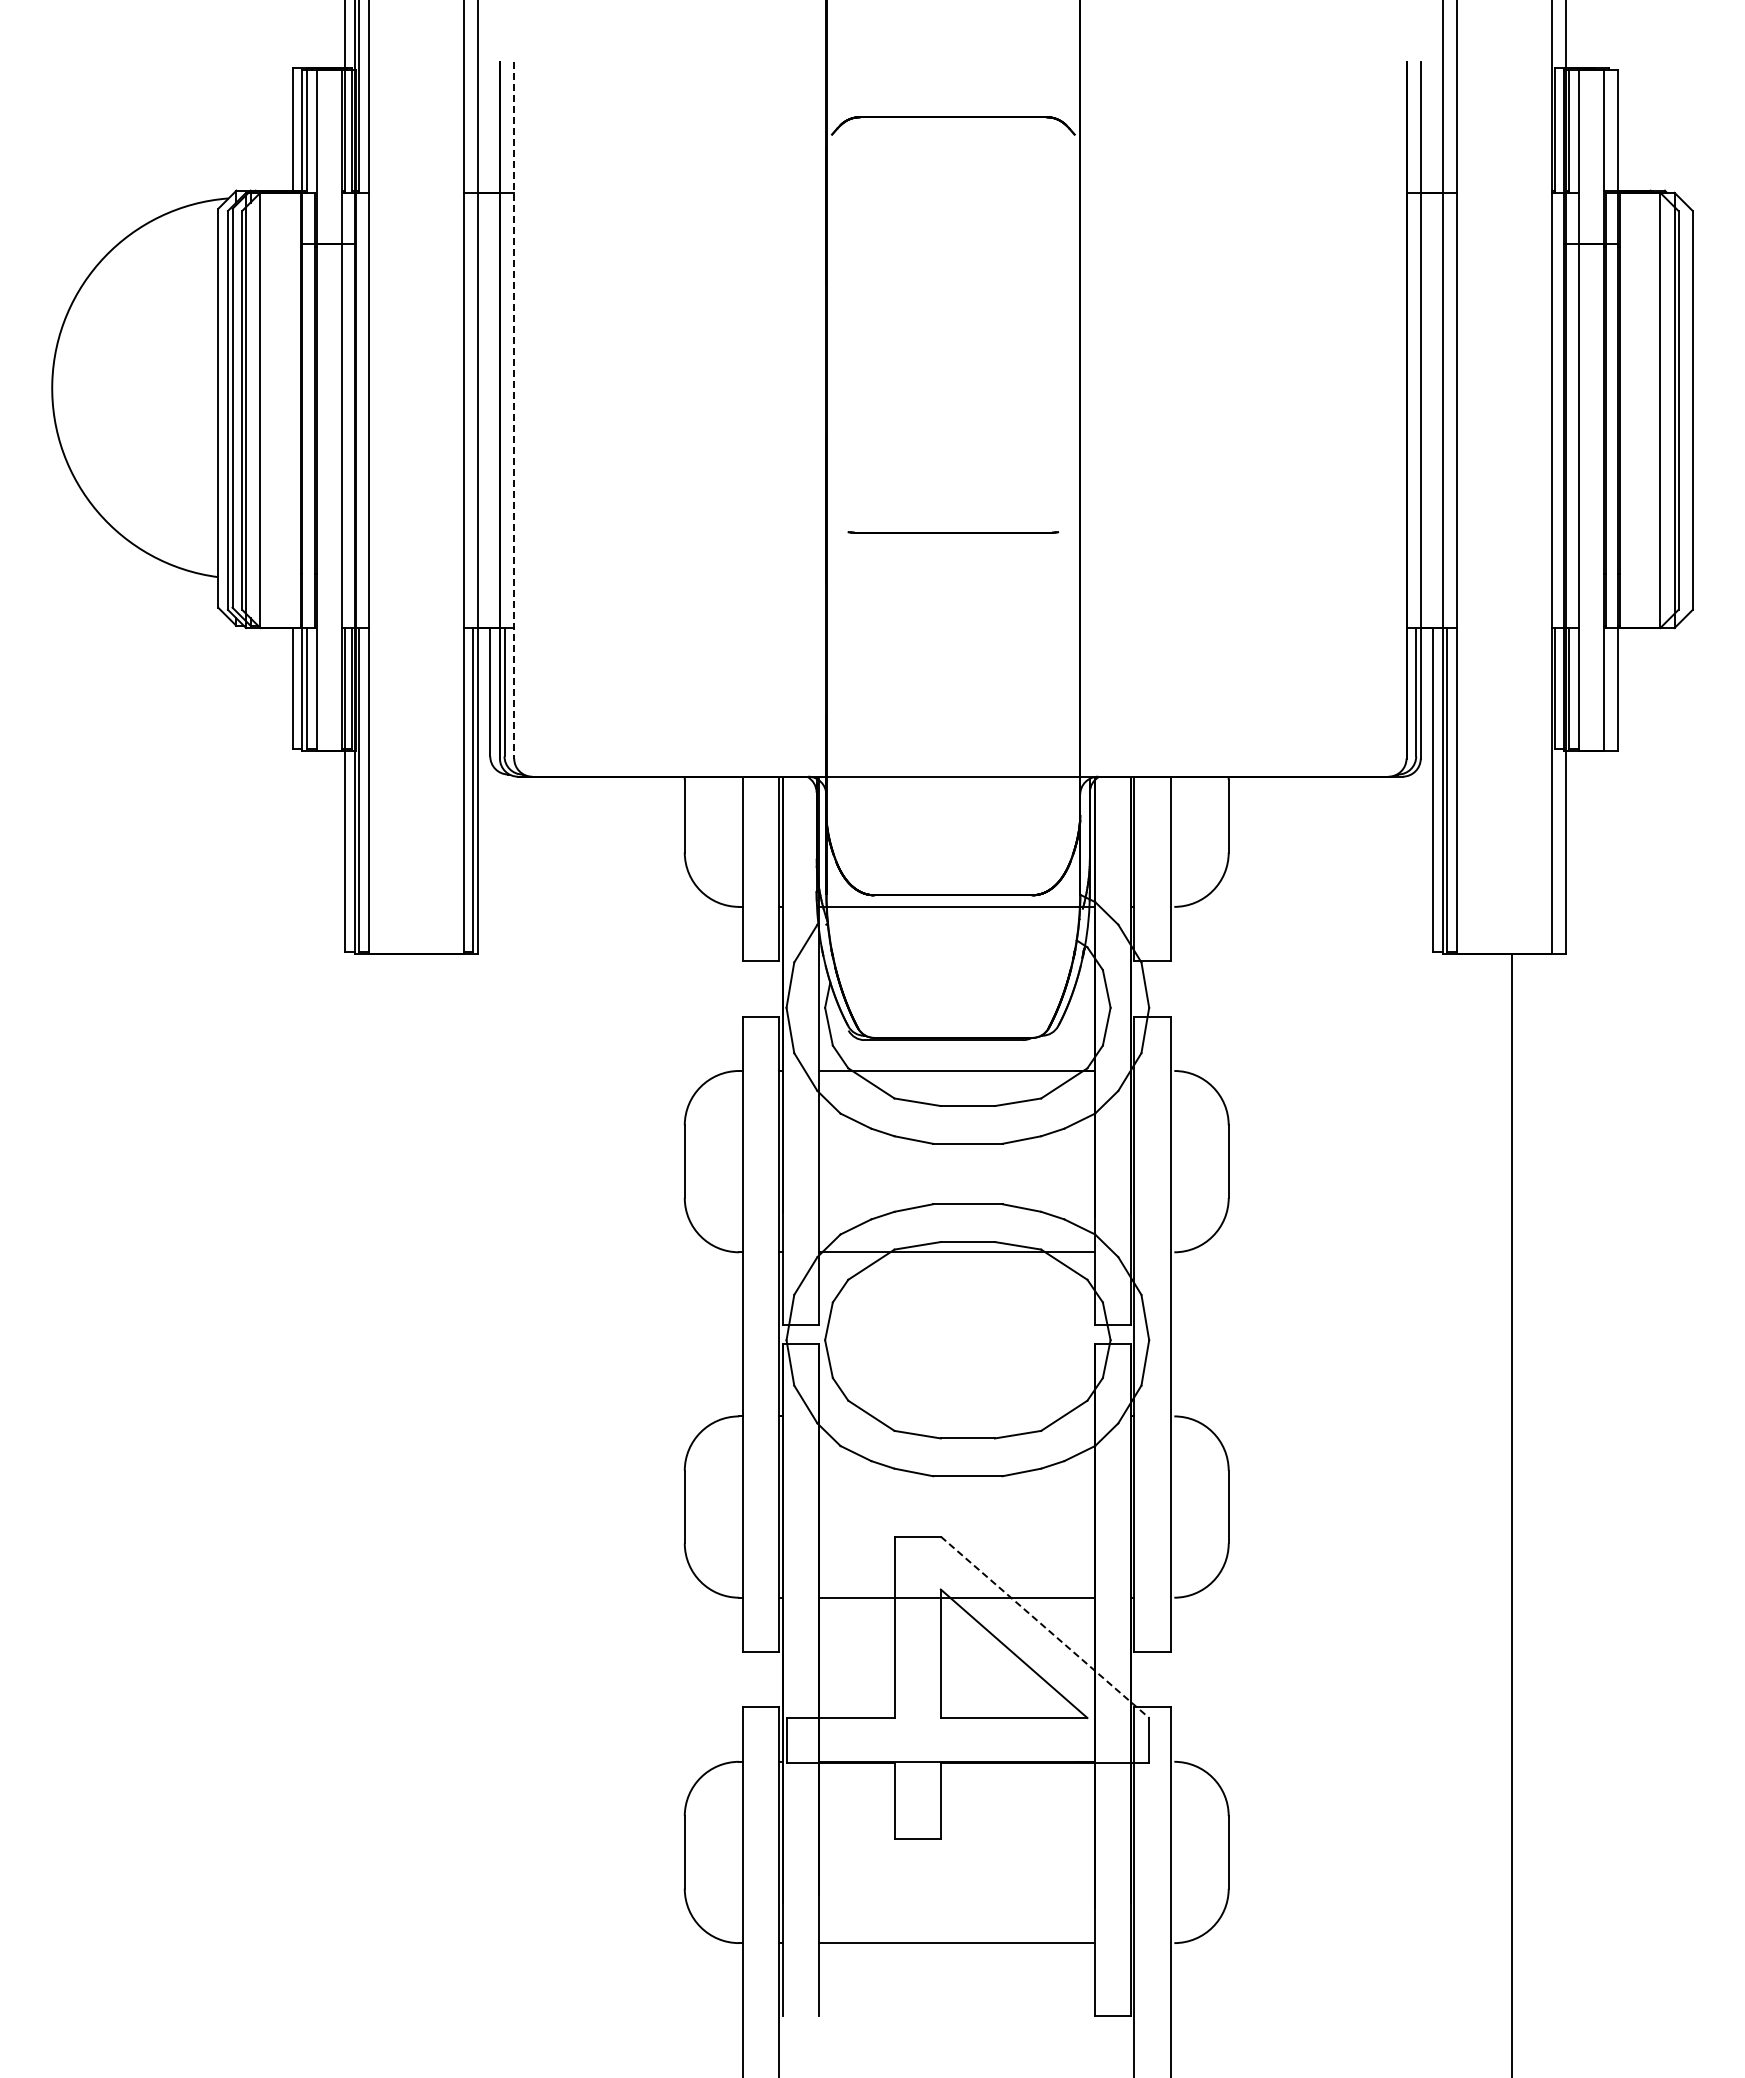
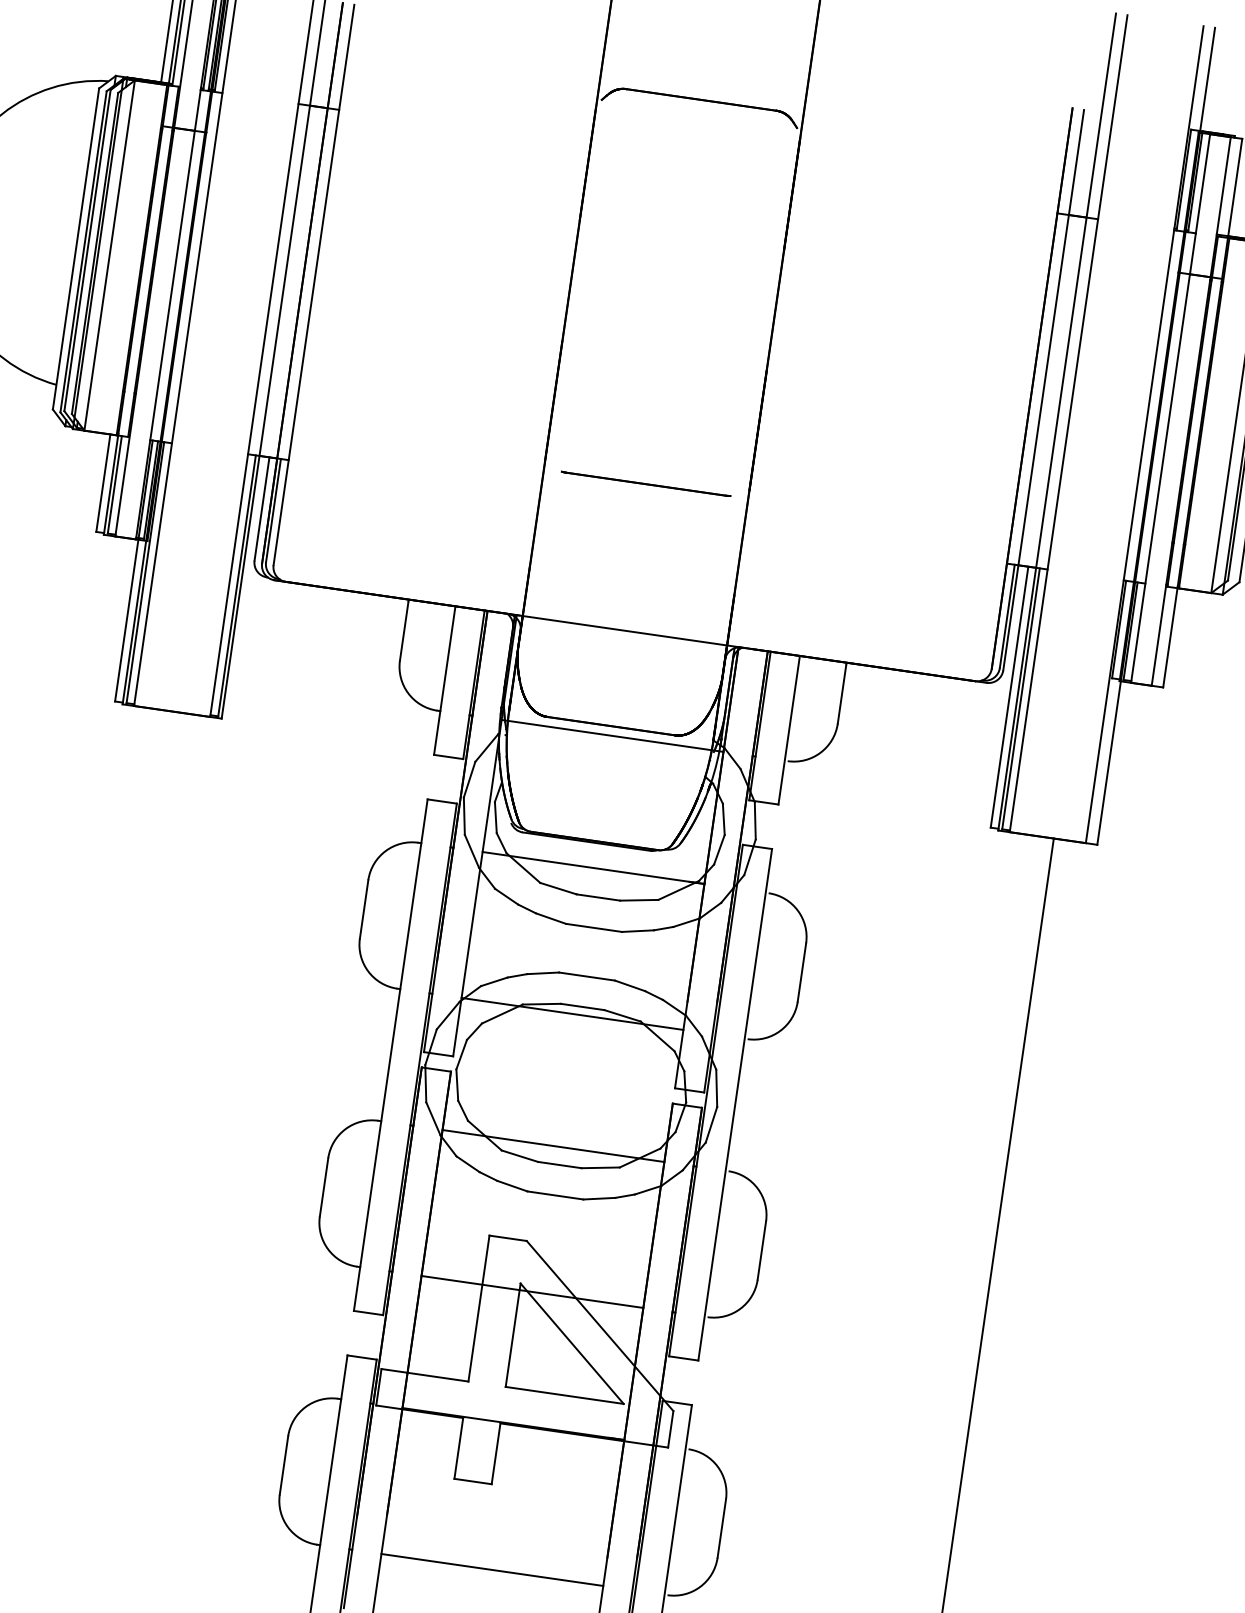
line: (514, 410) -> (314, 285), dashed -> solid
line: (953, 532) -> (646, 484), moved
line: (956, 1416) -> (553, 1146), added
line: (1045, 1627) -> (600, 1326), dashed -> solid

